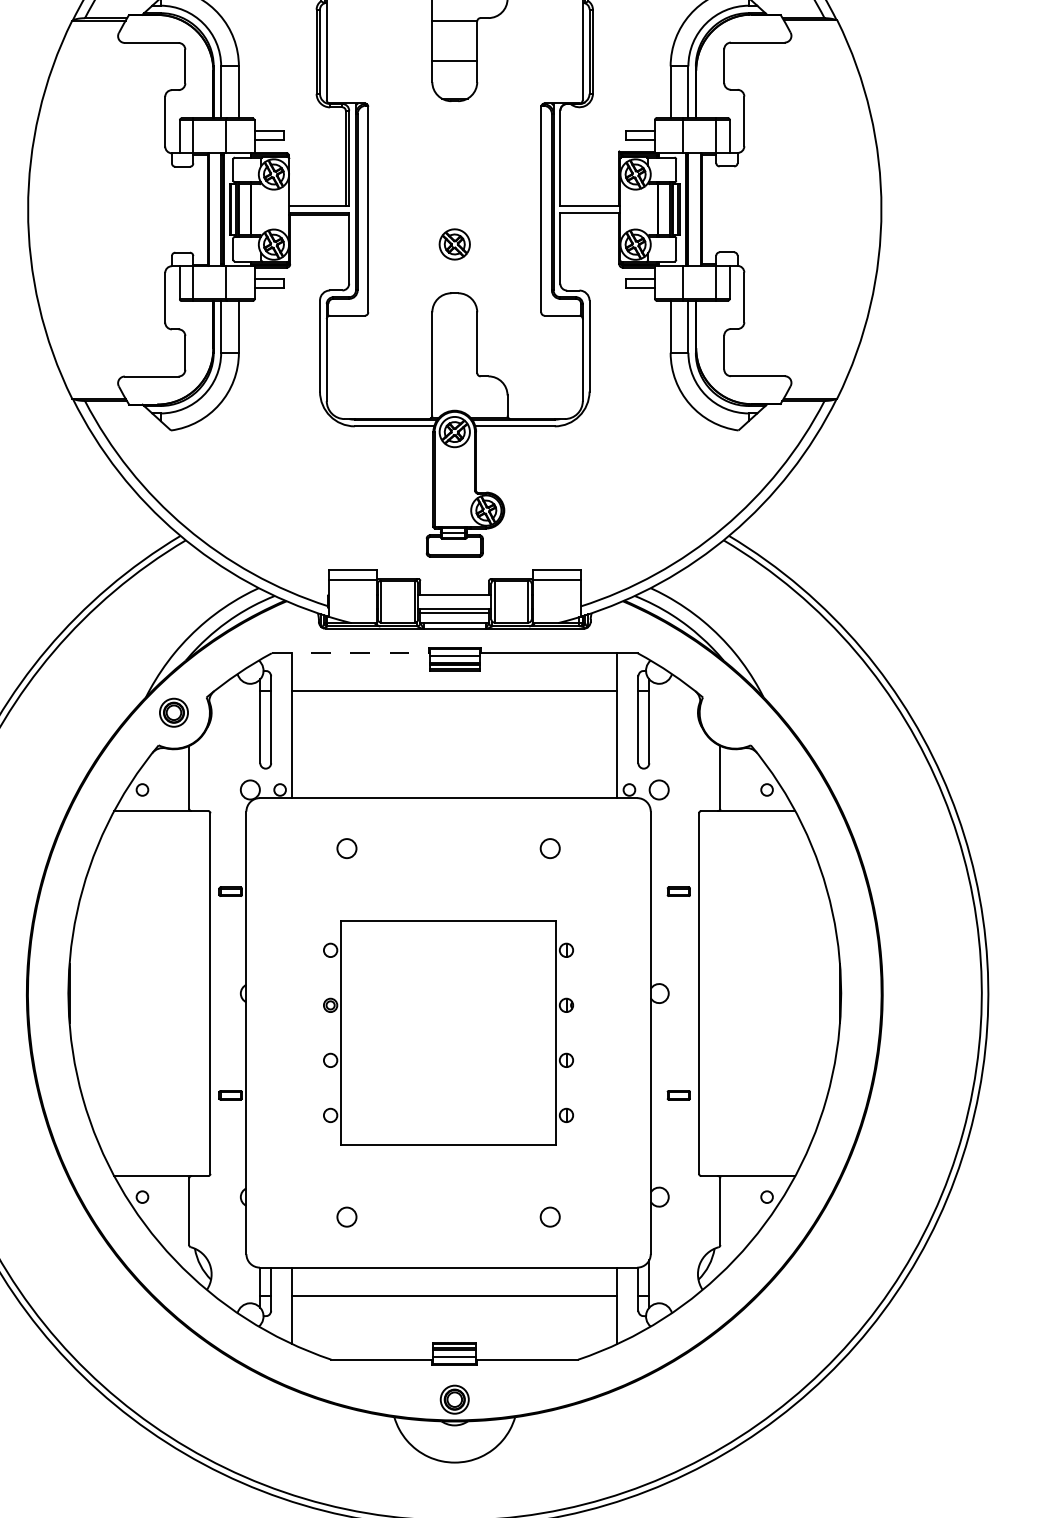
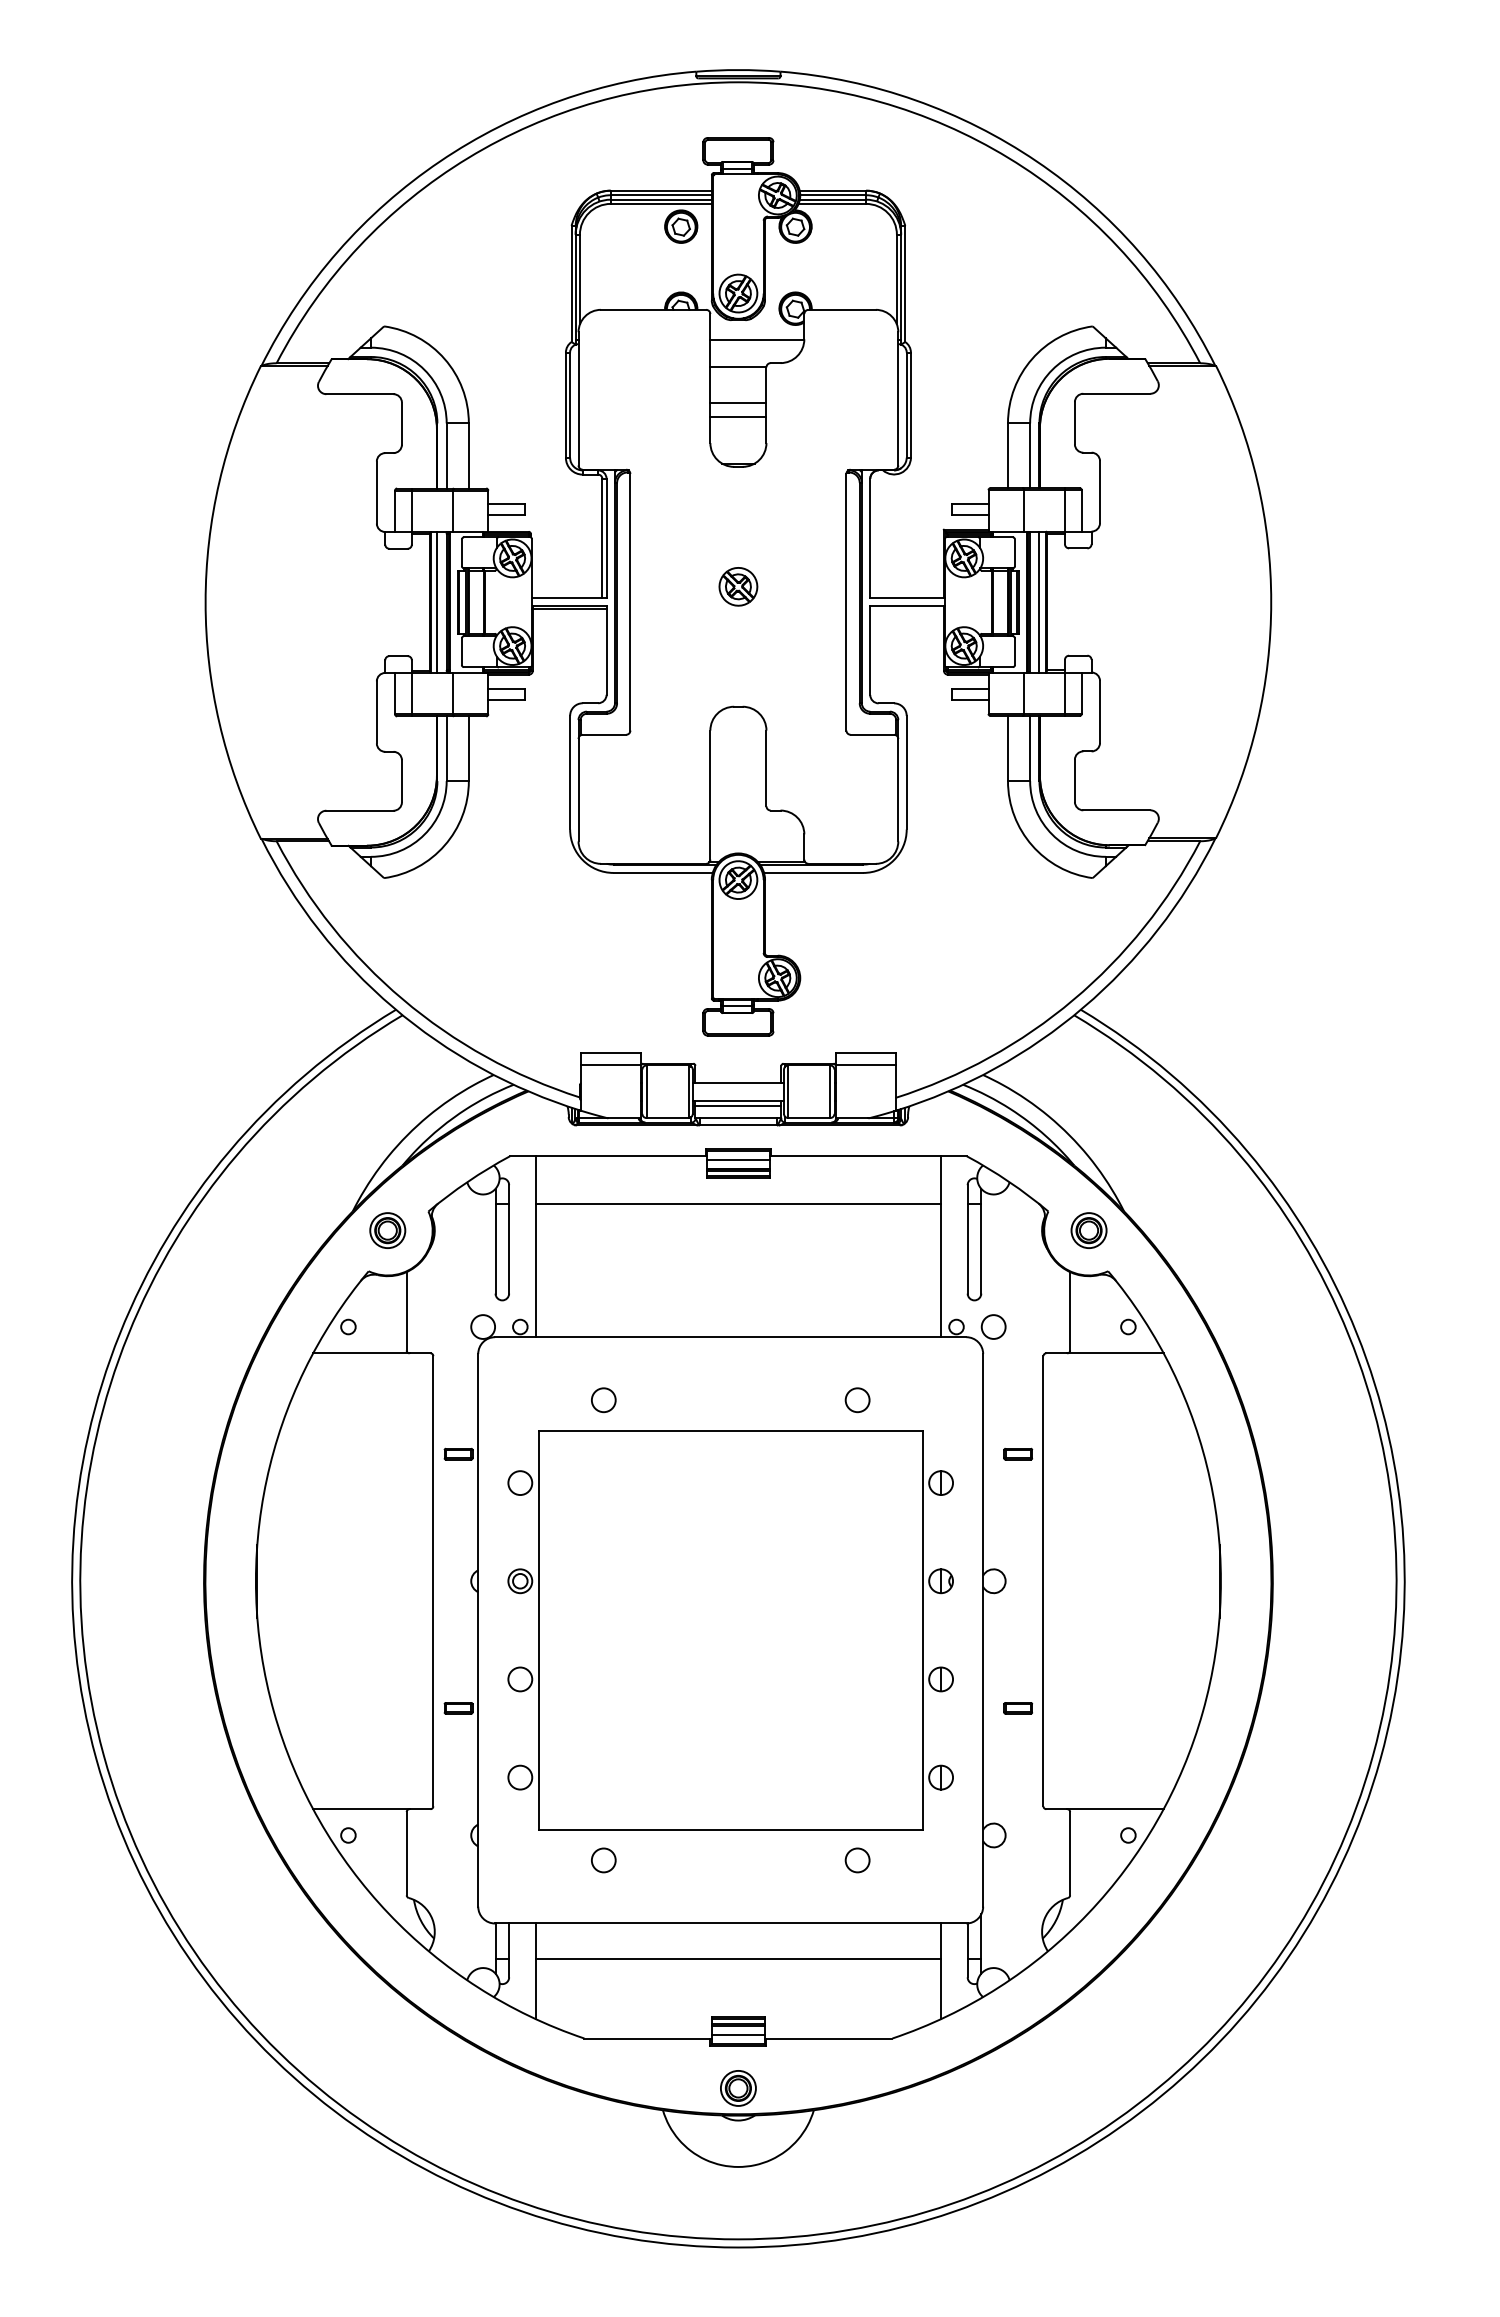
line: (454, 50) -> (738, 403), added
line: (695, 208) -> (1039, 601), added
line: (213, 209) -> (437, 602), added
part: (454, 244) -> (738, 586), moved
line: (350, 653) -> (608, 1156), dashed -> solid
part: (735, 712) -> (1088, 1230), added
part: (448, 1033) -> (730, 1630), size x1.43

